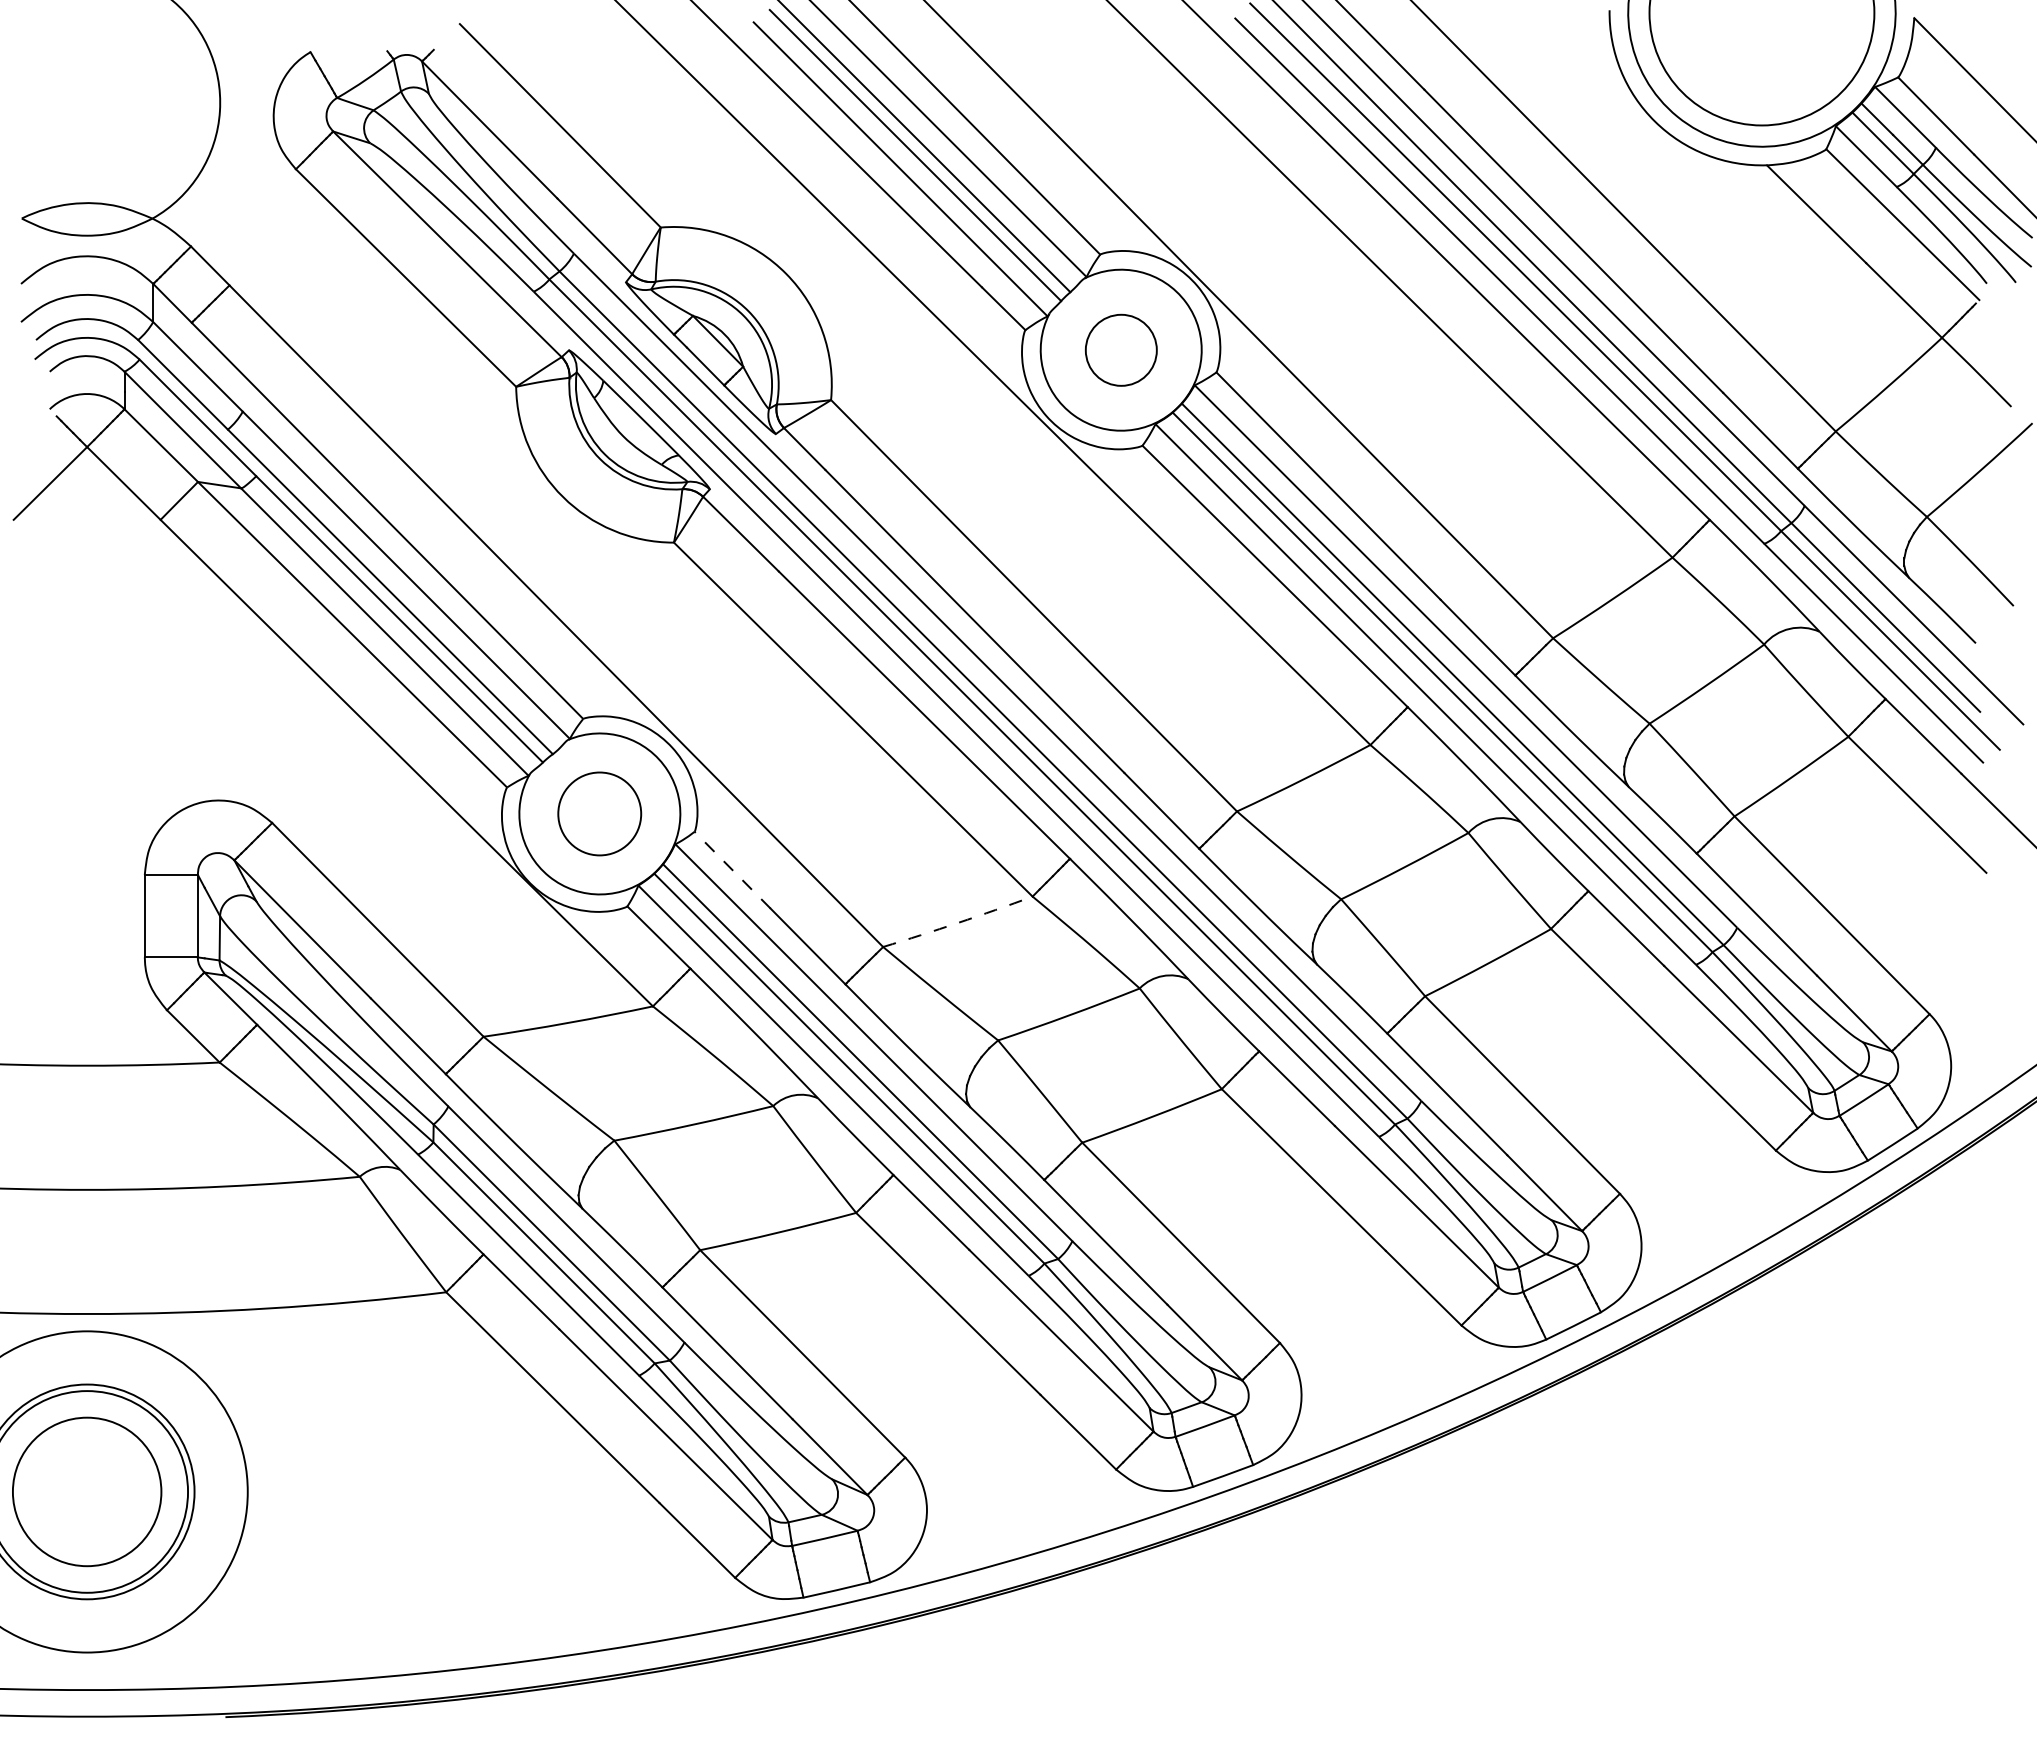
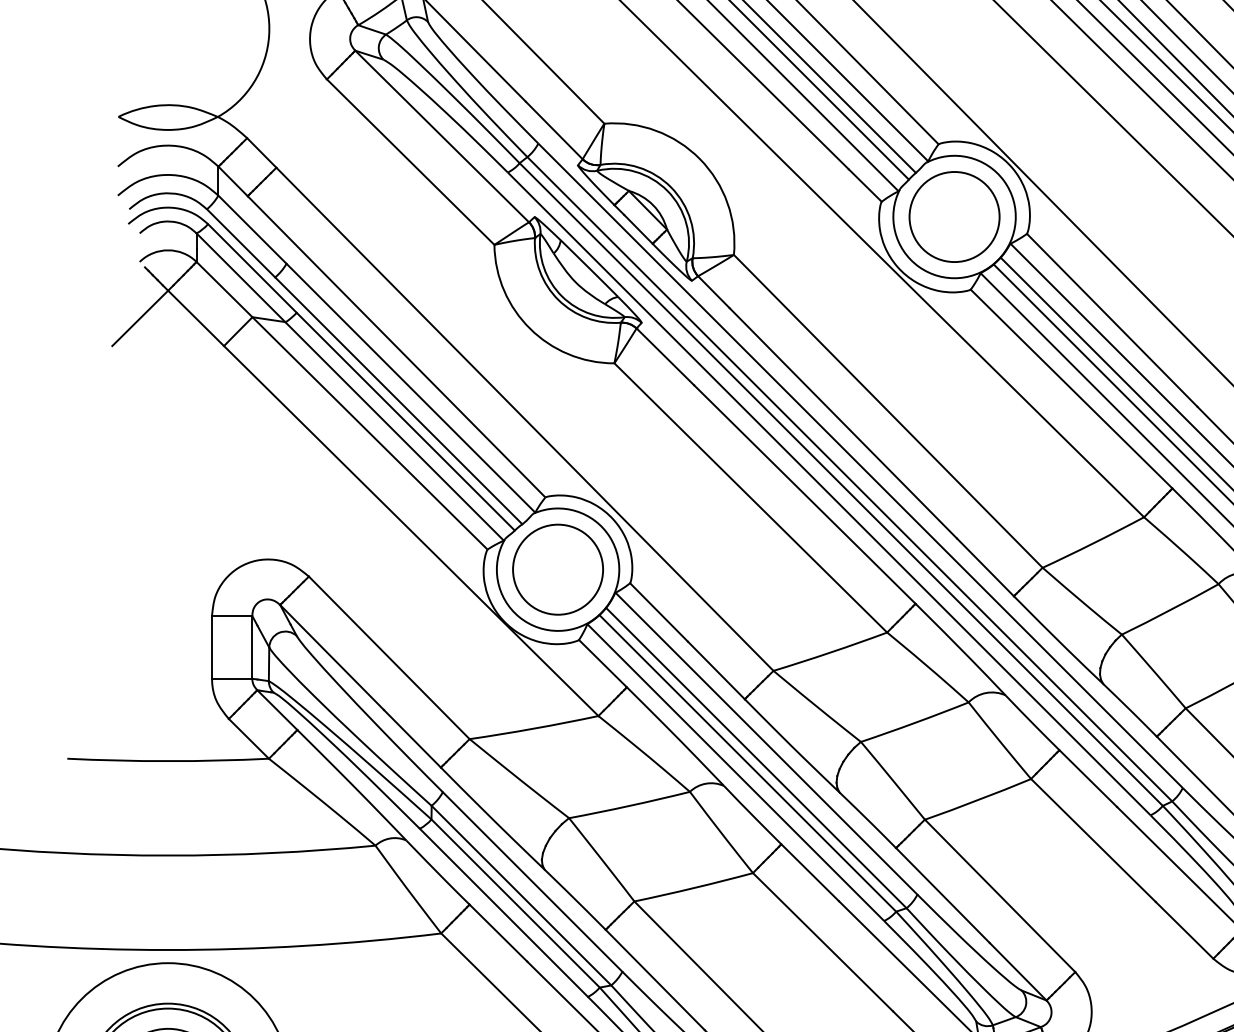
circle: (1121, 350) -> (954, 217), size x1.67
circle: (599, 813) -> (557, 569), size x1.43
line: (732, 869) -> (658, 611), dashed -> solid
arc: (958, 922) -> (830, 652), dashed -> solid

